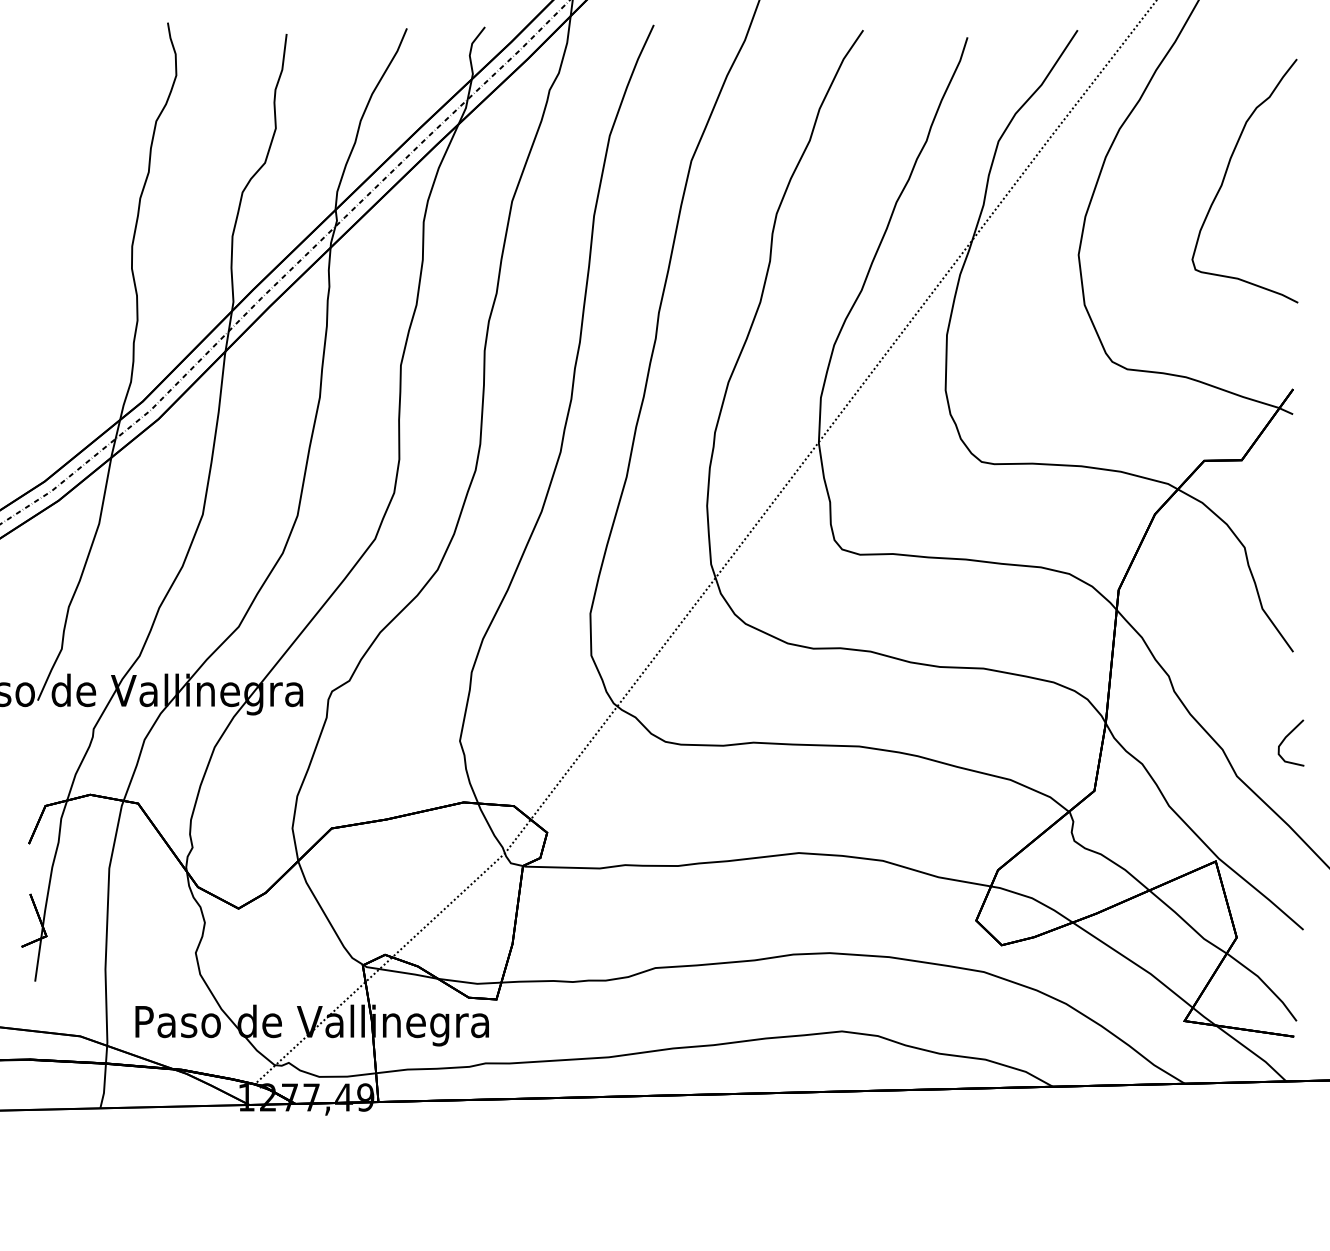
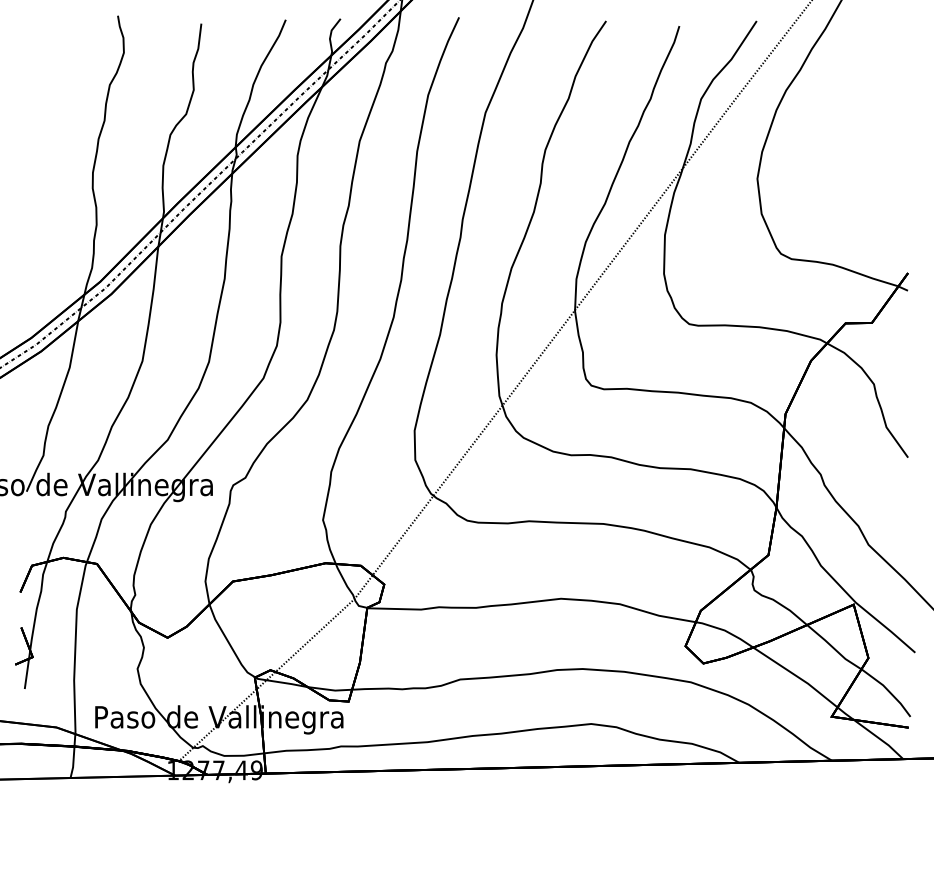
curve: (1226, 174) -> (861, 122), removed
curve: (1286, 738) -> (903, 518), removed

